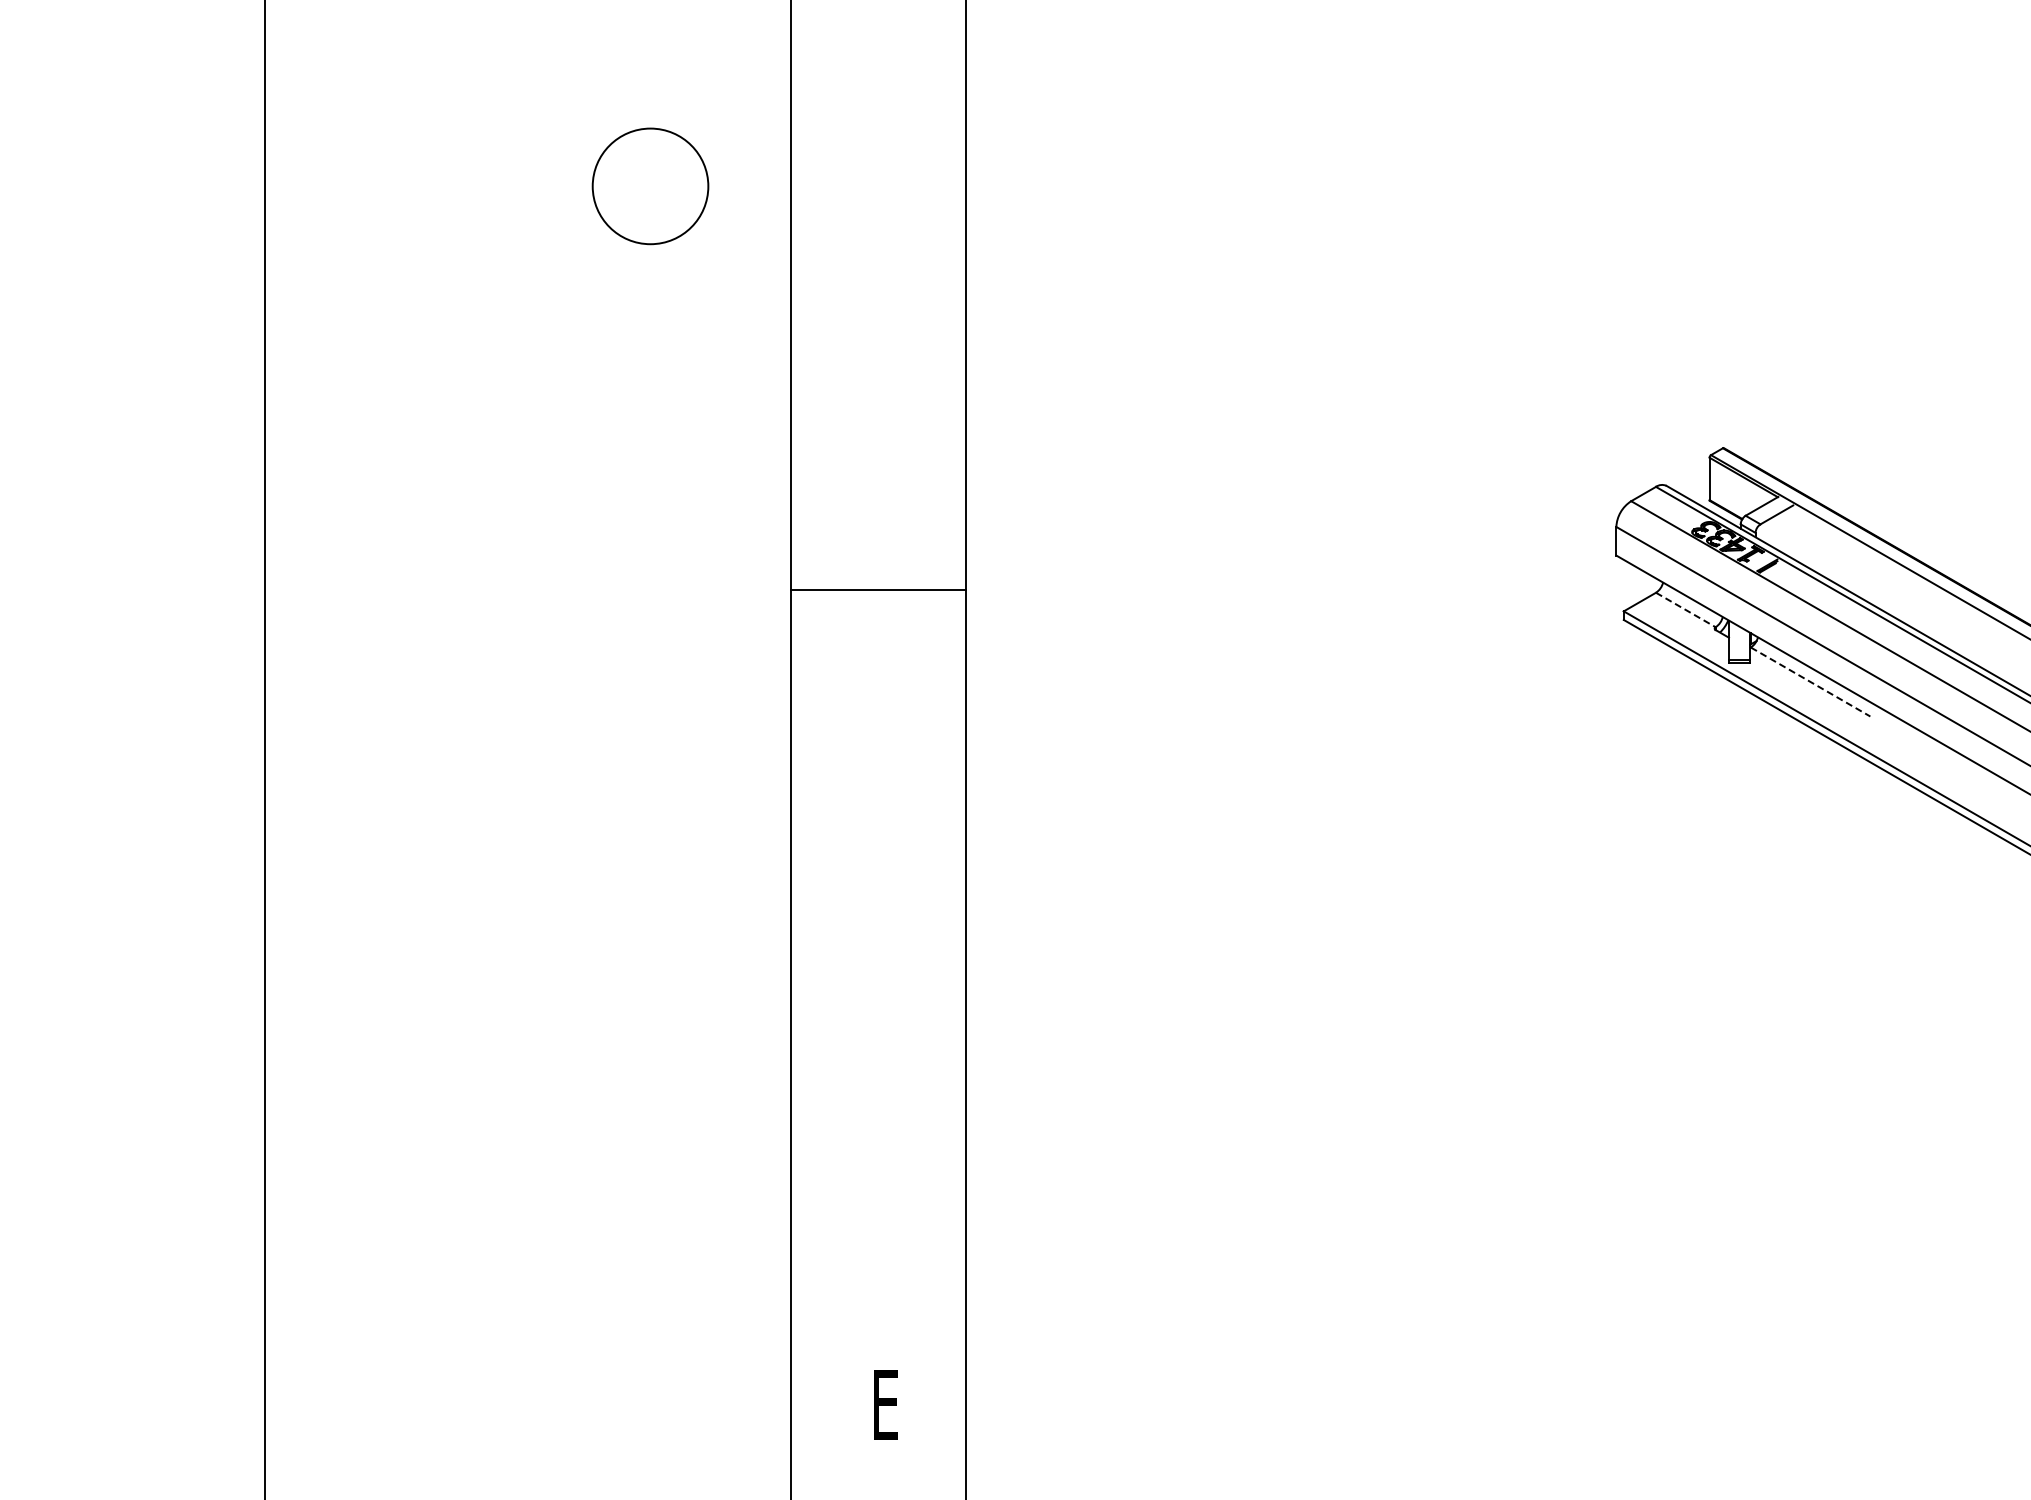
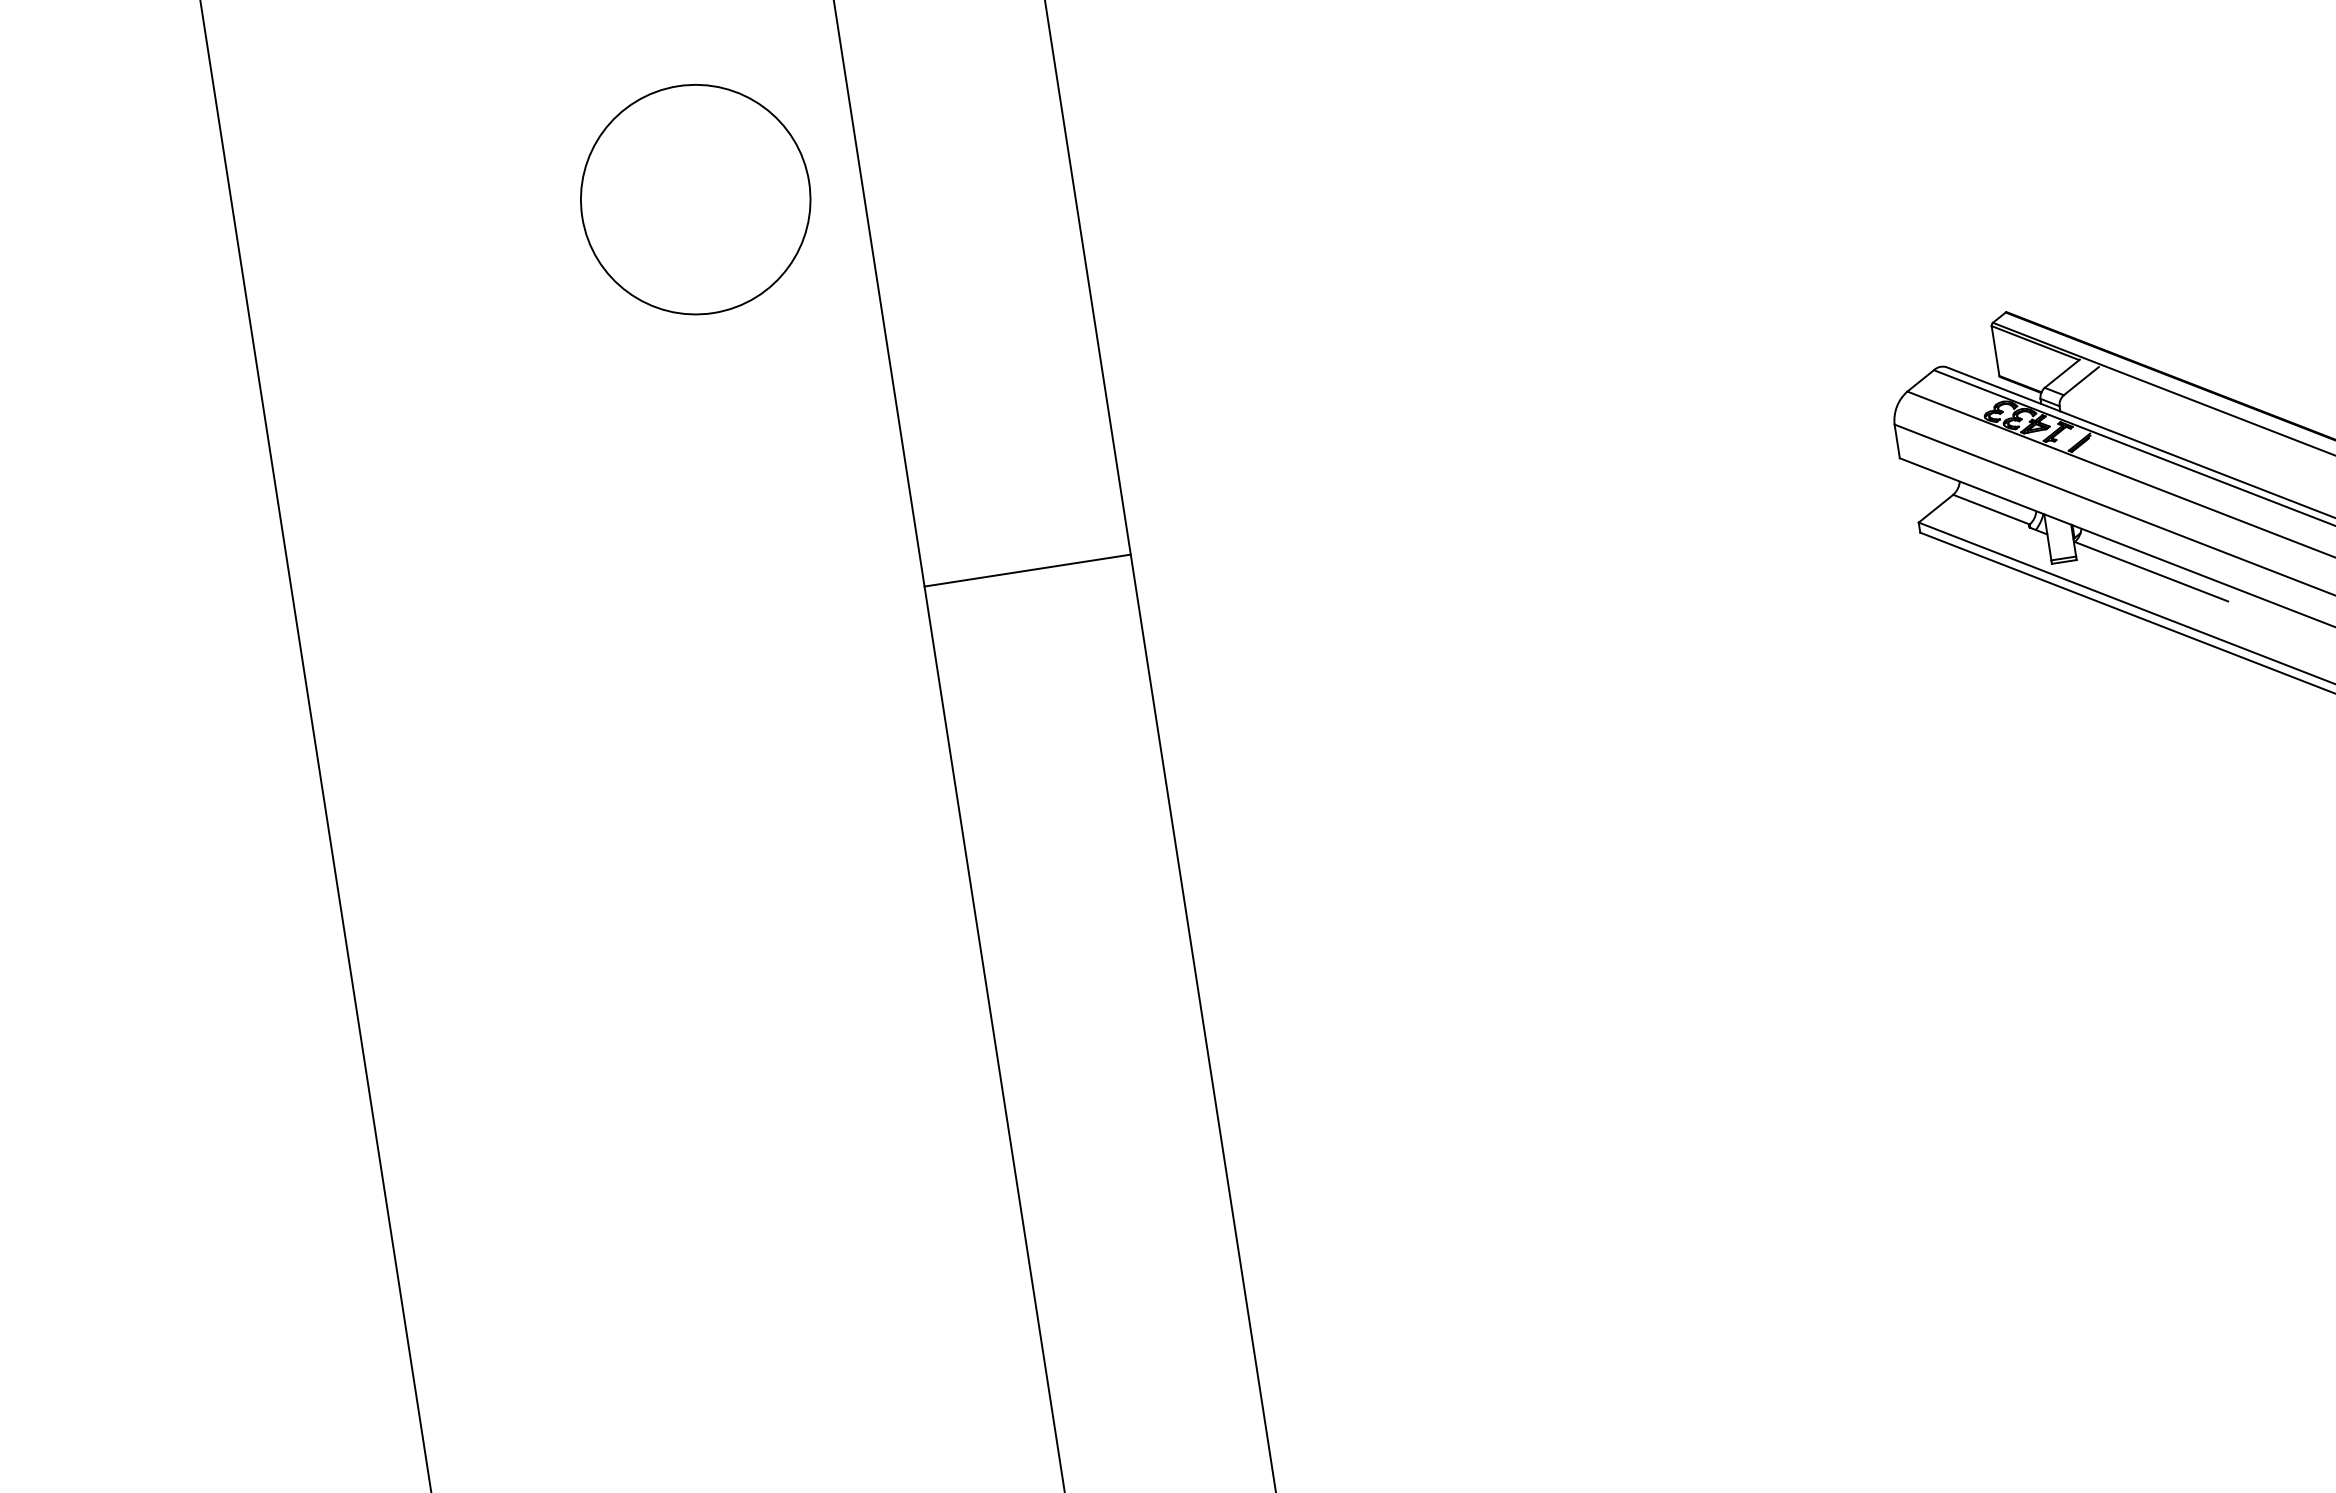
circle: (650, 186) -> (695, 199), size x1.67
line: (877, 589) -> (1026, 570), moved
line: (1686, 610) -> (1992, 510), dashed -> solid
line: (1811, 682) -> (2152, 572), dashed -> solid

